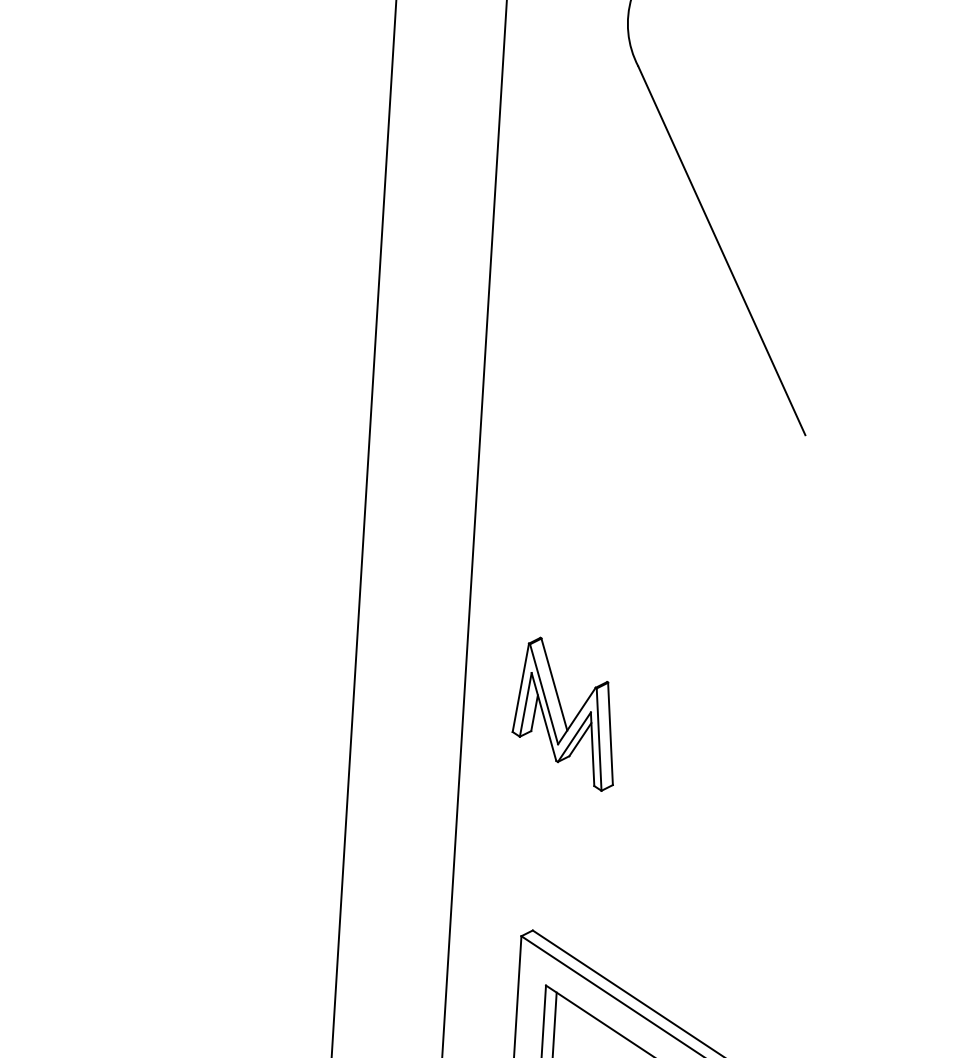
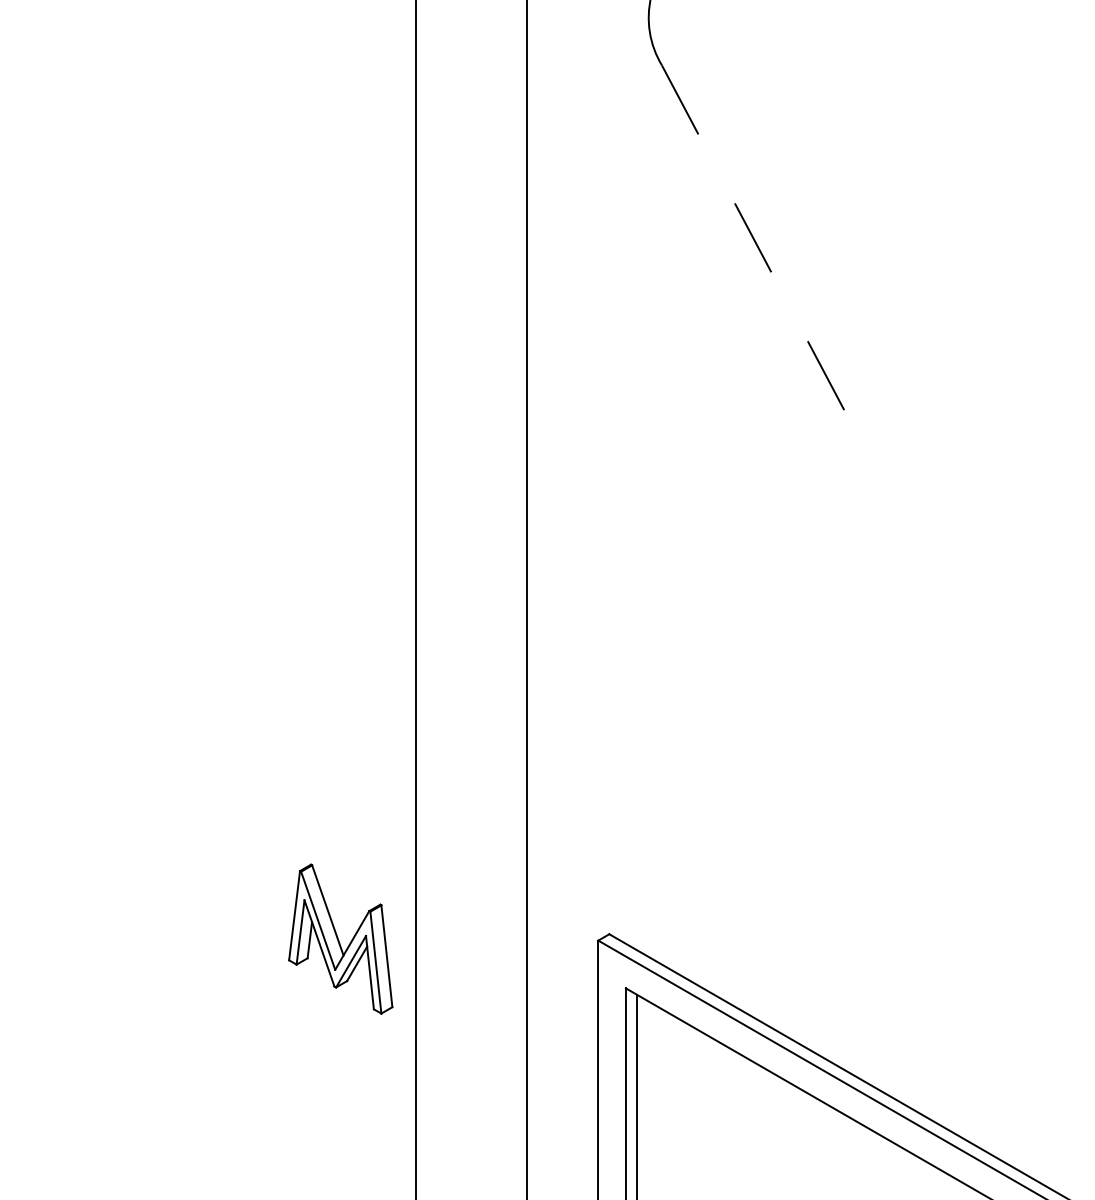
line: (721, 251) -> (756, 244), solid -> dashed
part: (565, 713) -> (340, 938), moved

